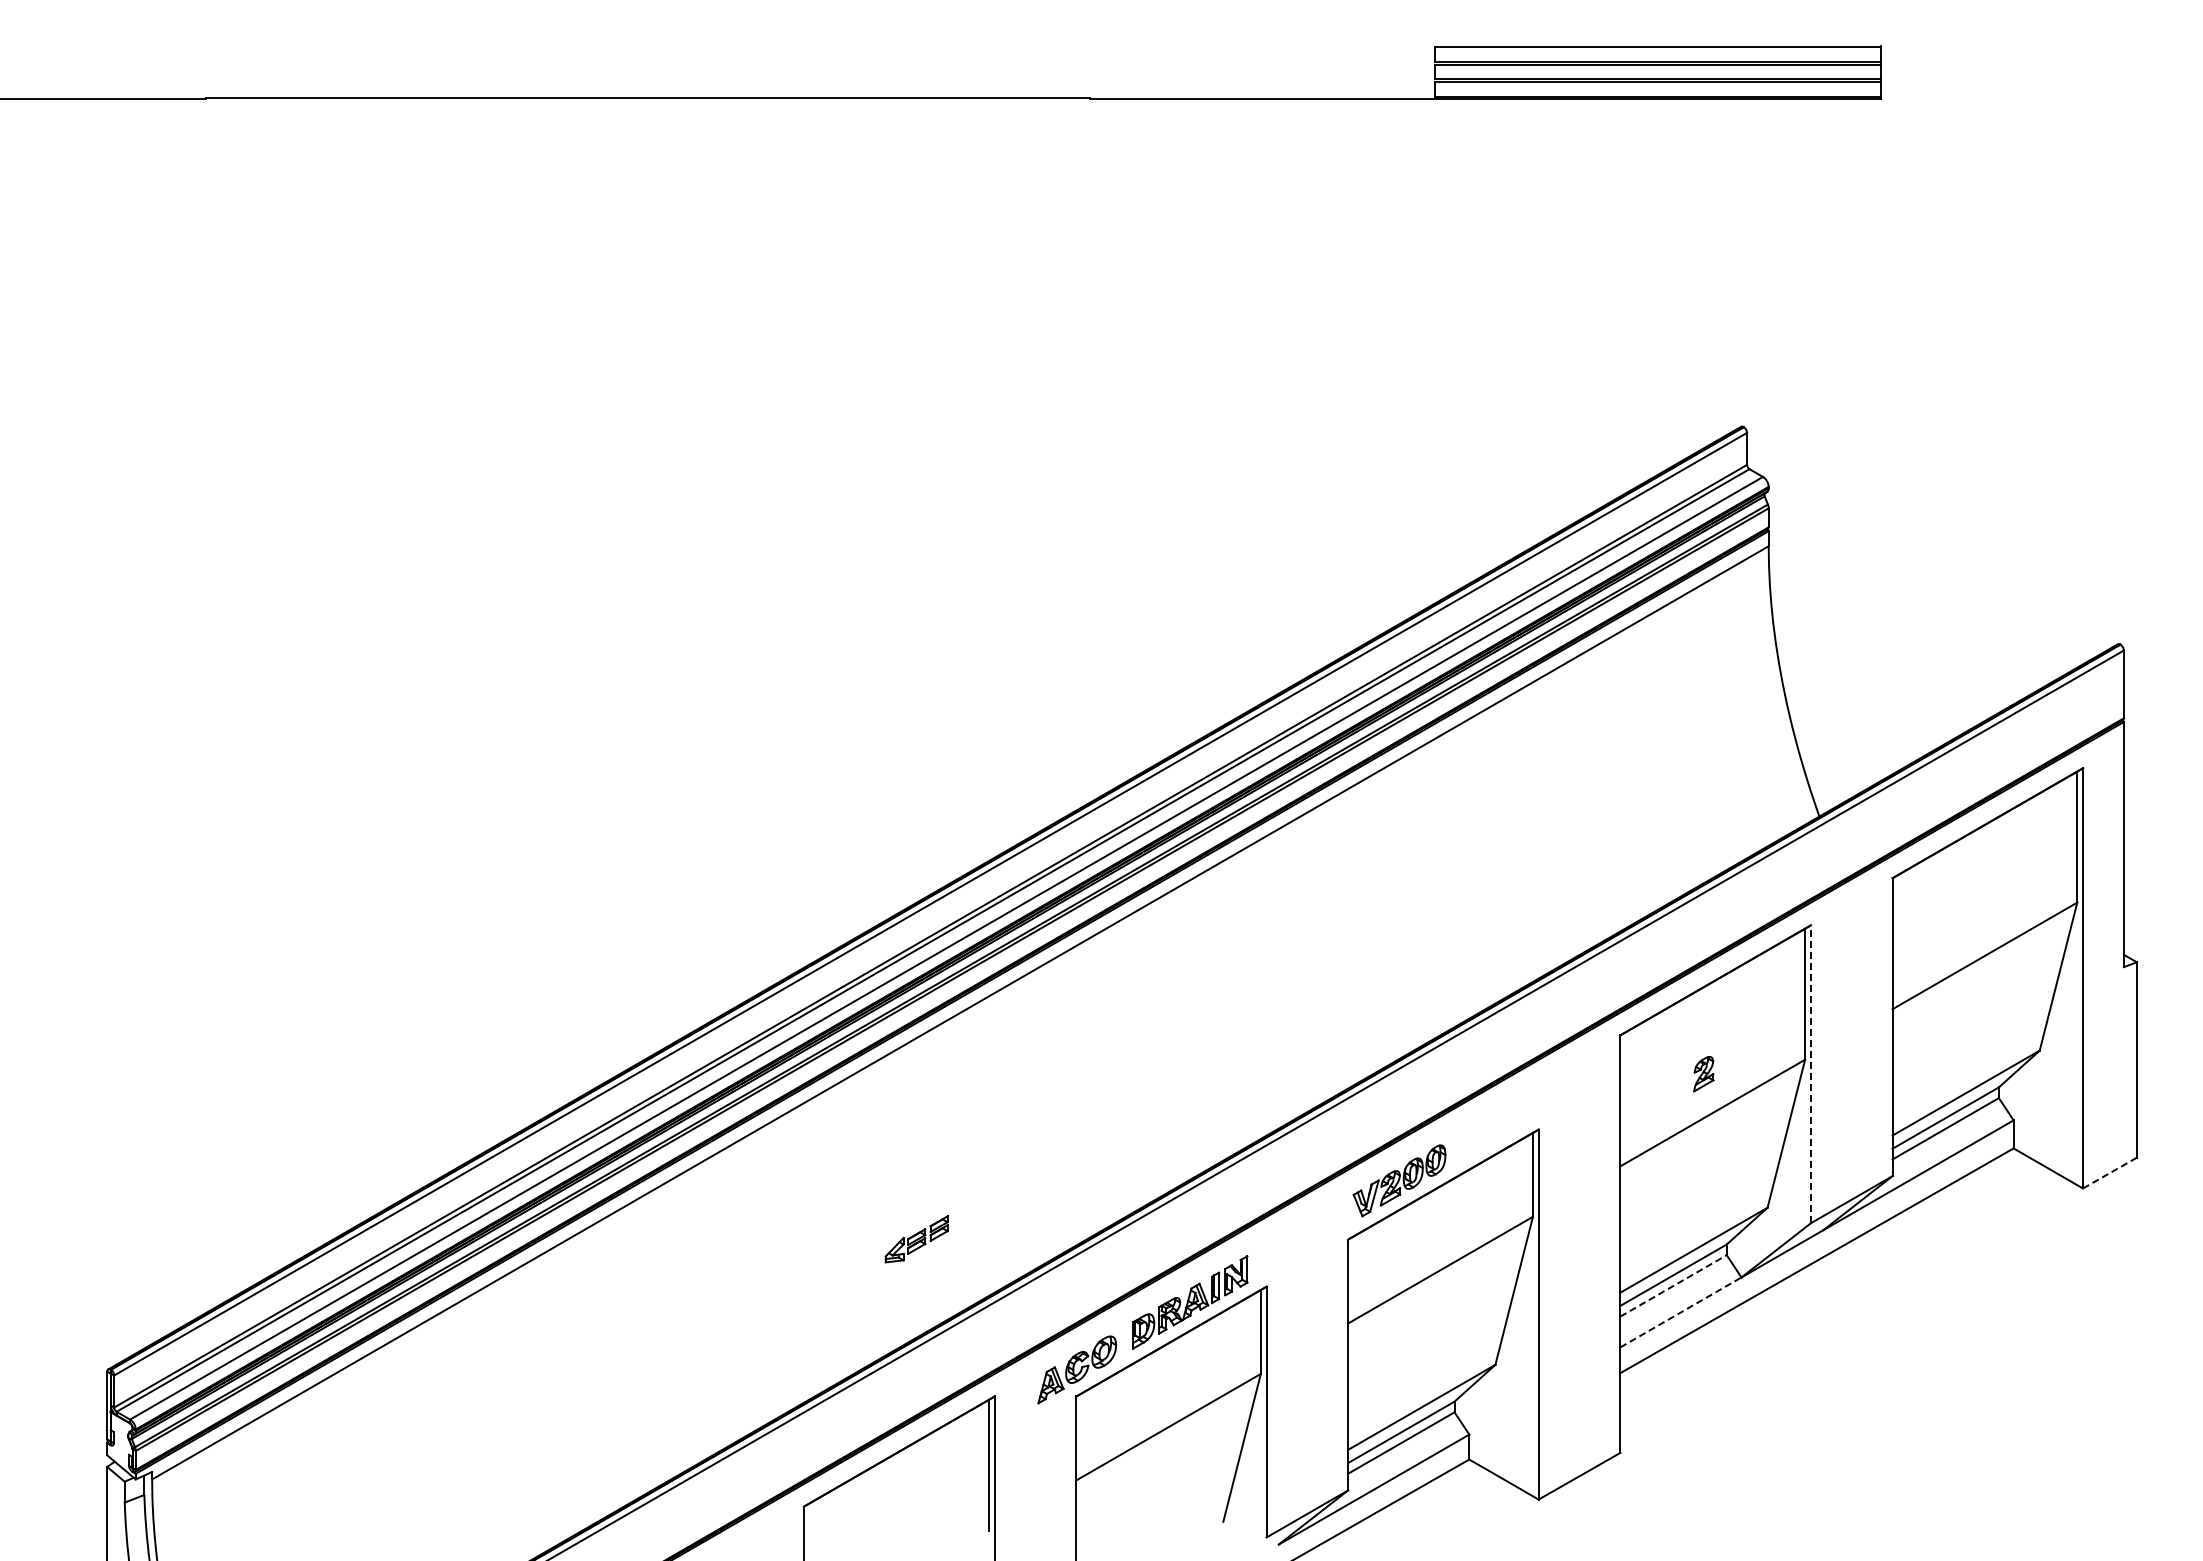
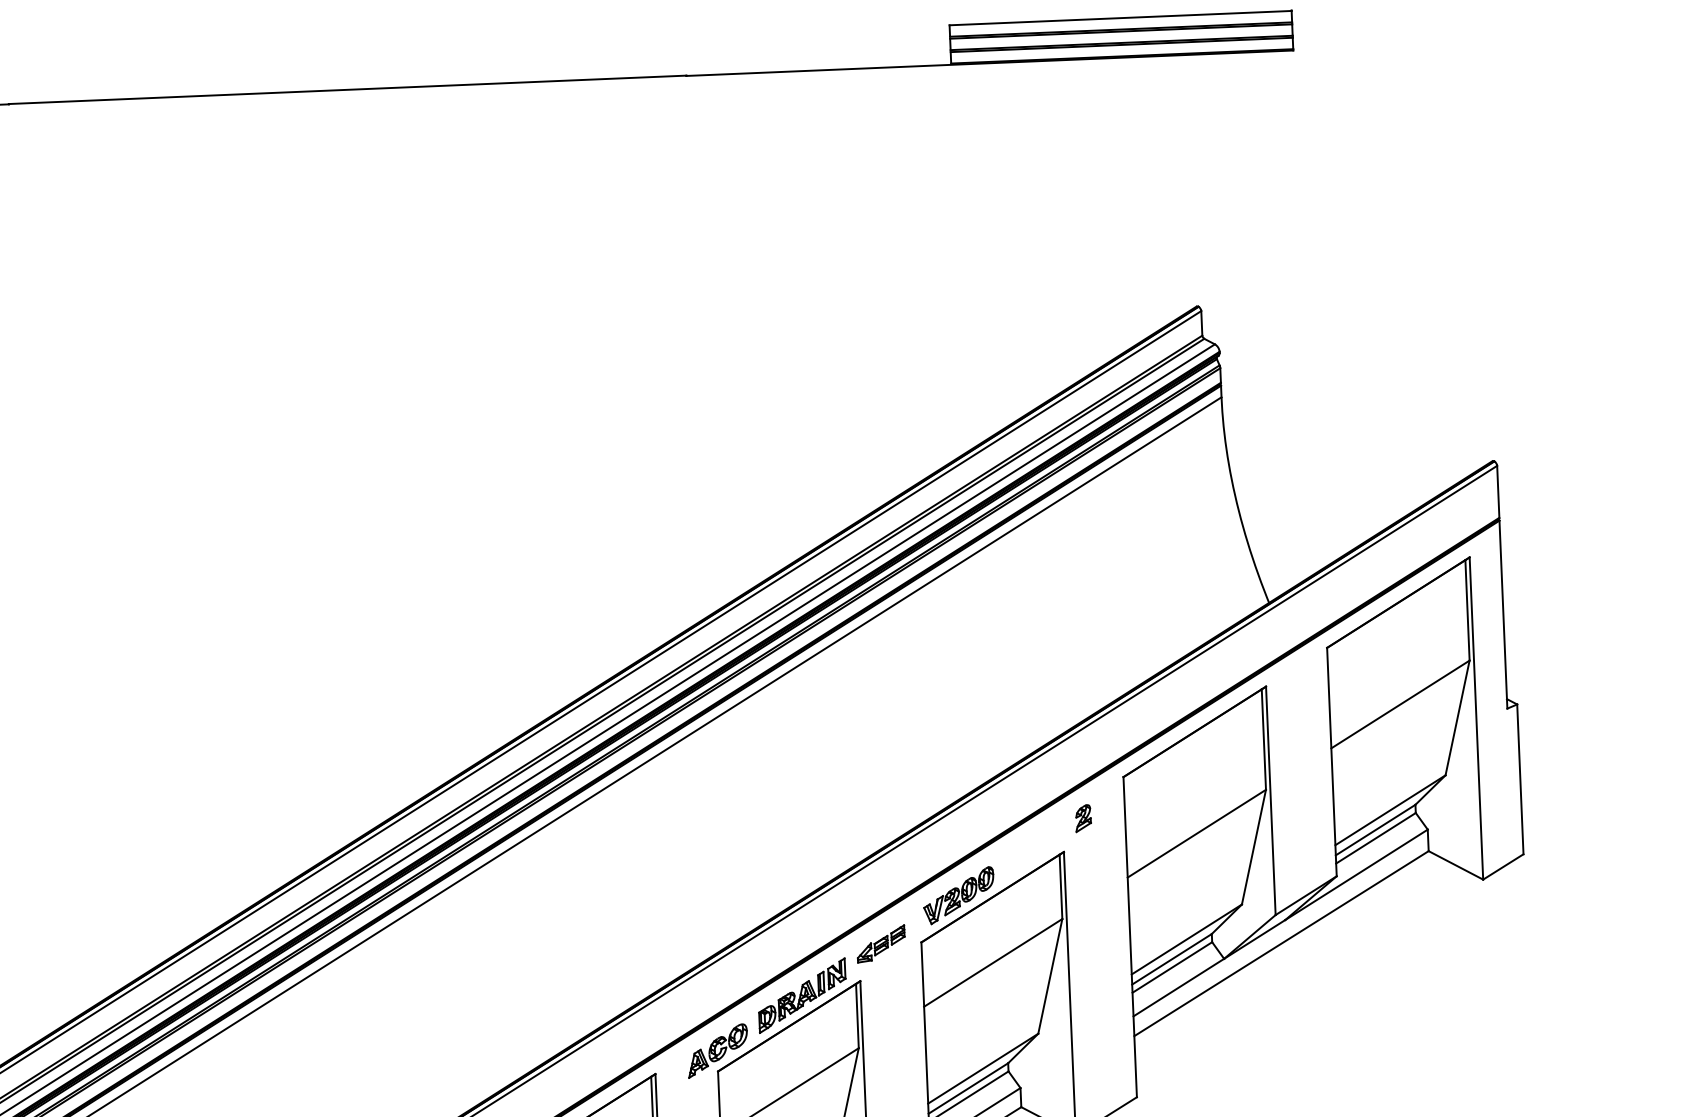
part: (1703, 1074) -> (1083, 818), moved
line: (1810, 1074) -> (1270, 800), dashed -> solid
line: (2110, 1172) -> (1503, 866), dashed -> solid
part: (916, 1239) -> (881, 944), moved
line: (1673, 1285) -> (1172, 967), dashed -> solid
line: (1680, 1312) -> (1178, 987), dashed -> solid

